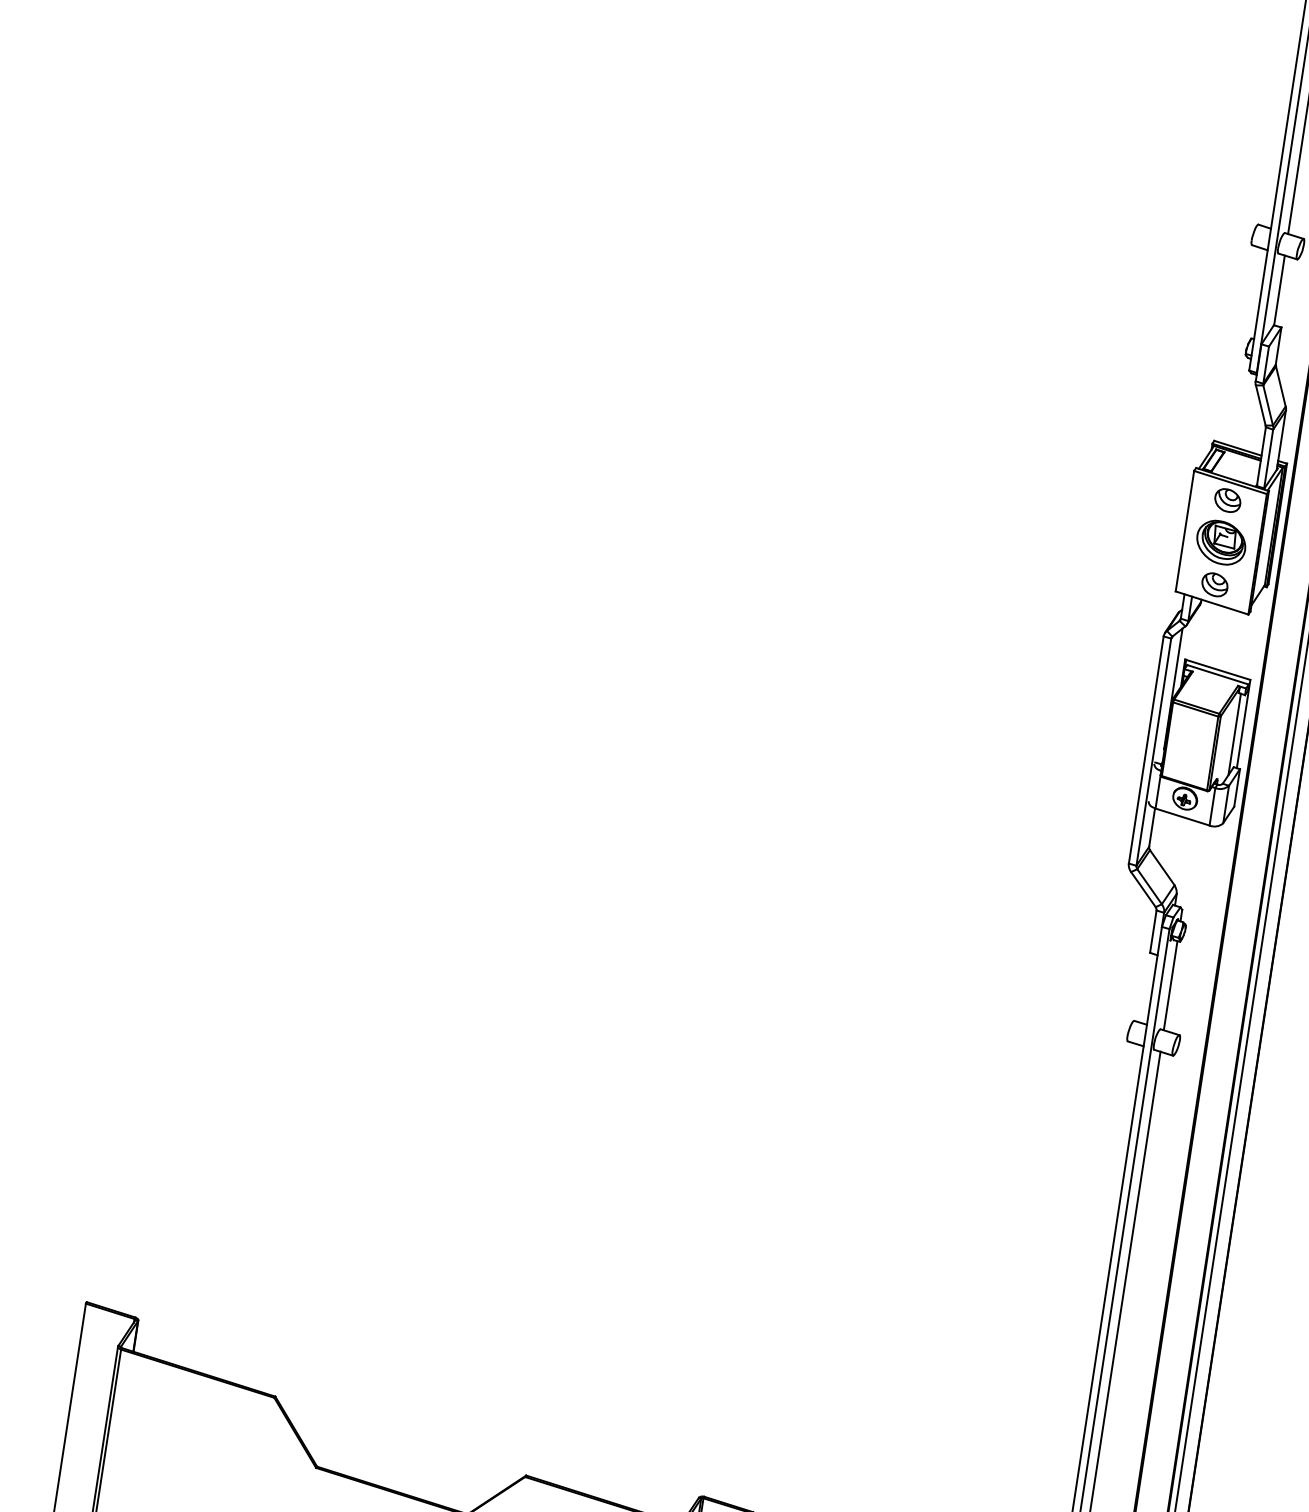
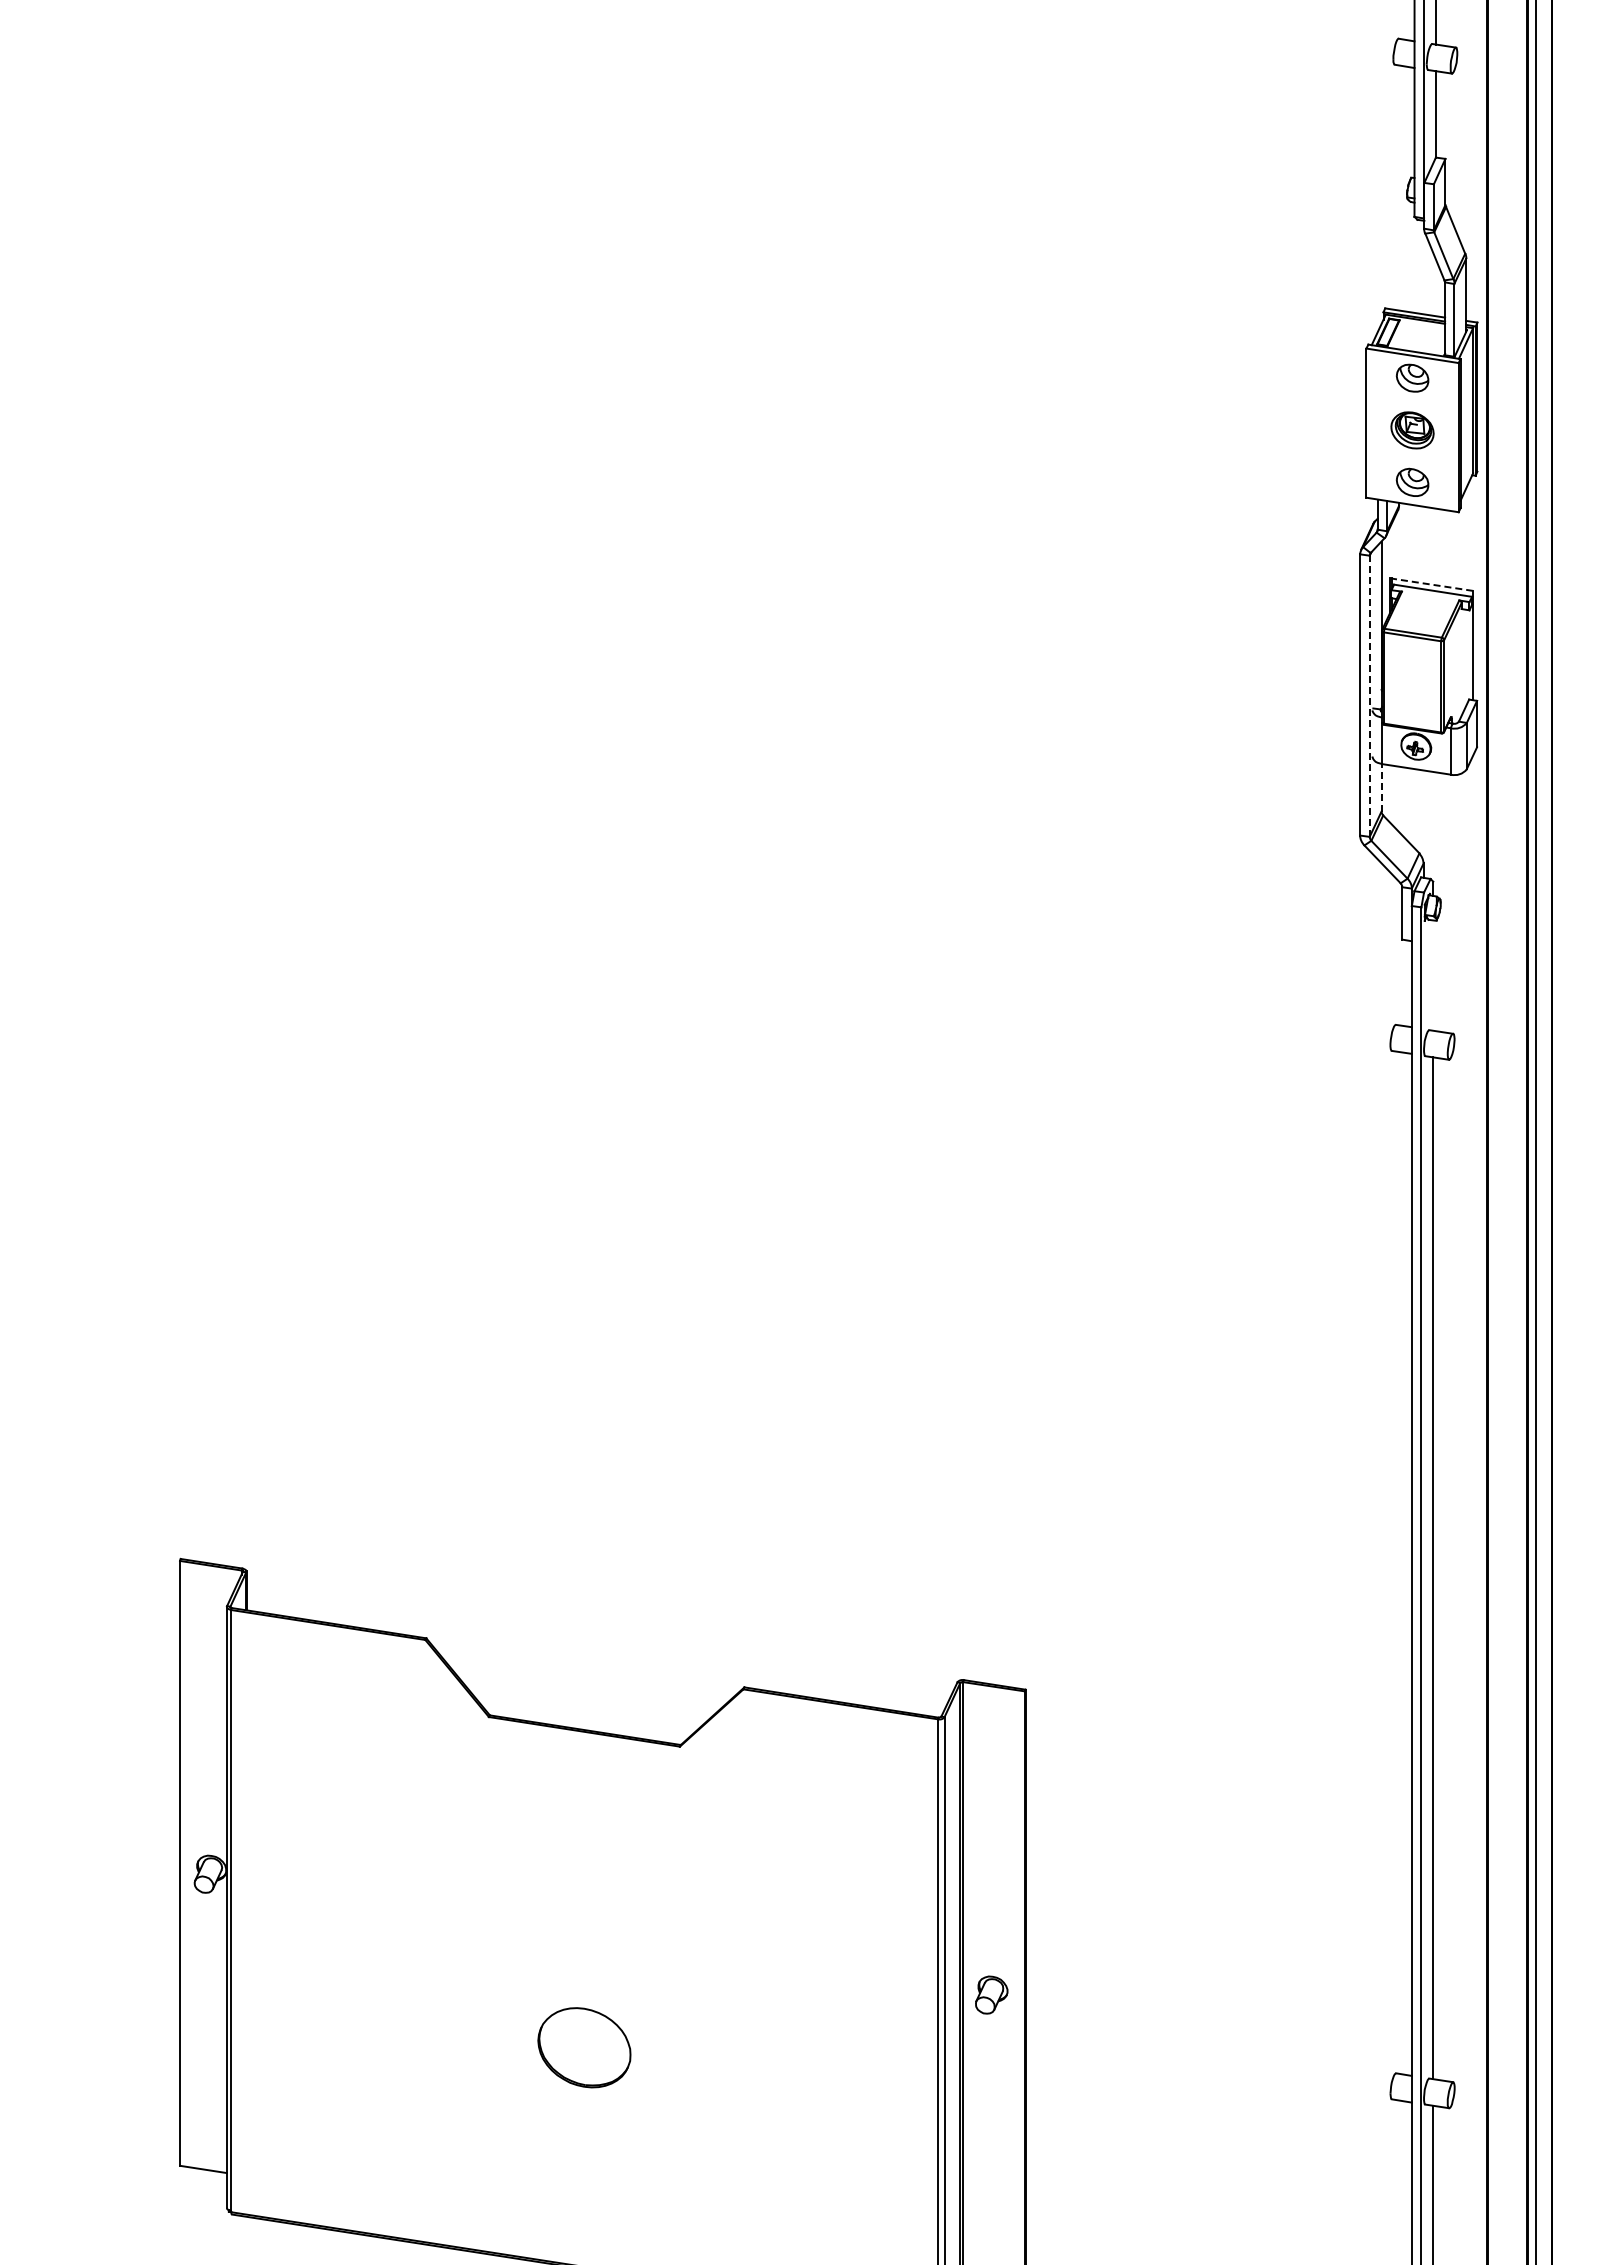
part: (1221, 542) -> (1412, 430), size x0.7
line: (1217, 669) -> (1431, 584), solid -> dashed
line: (1234, 734) -> (1464, 659), removed
line: (1153, 752) -> (1369, 696), solid -> dashed
line: (1152, 827) -> (1381, 787), solid -> dashed
line: (1170, 985) -> (1433, 975), removed

